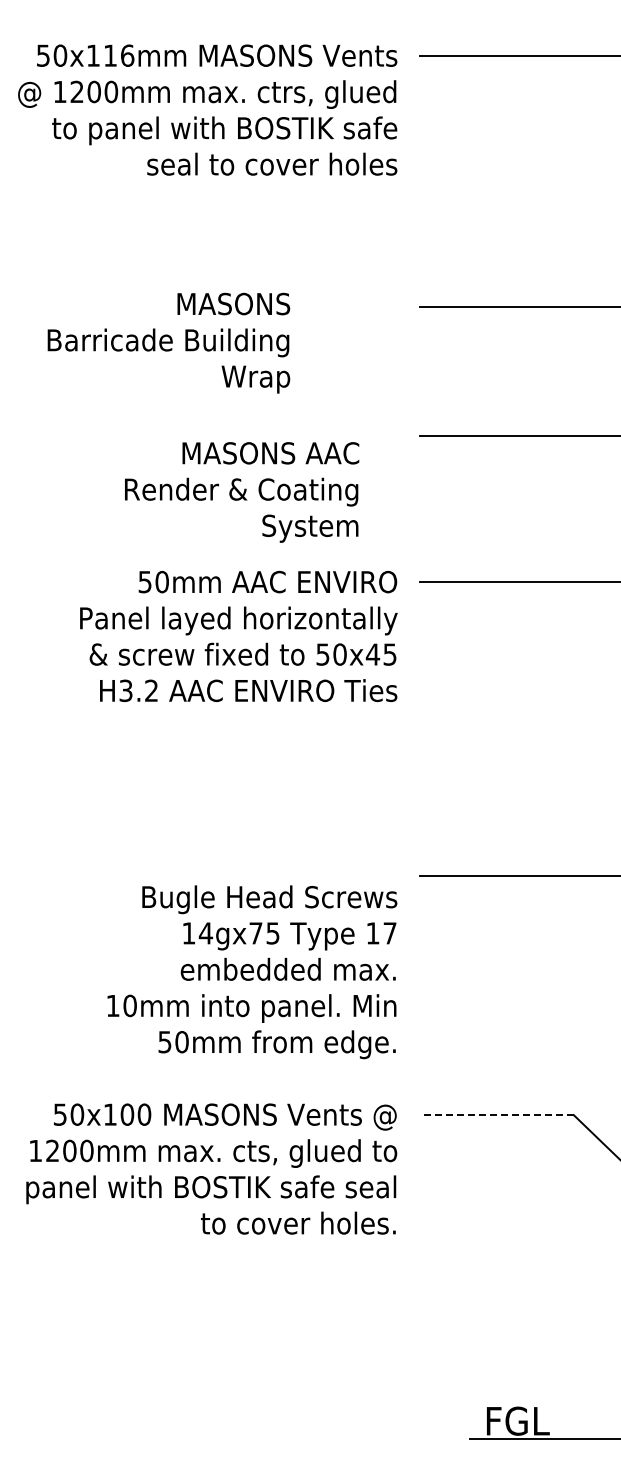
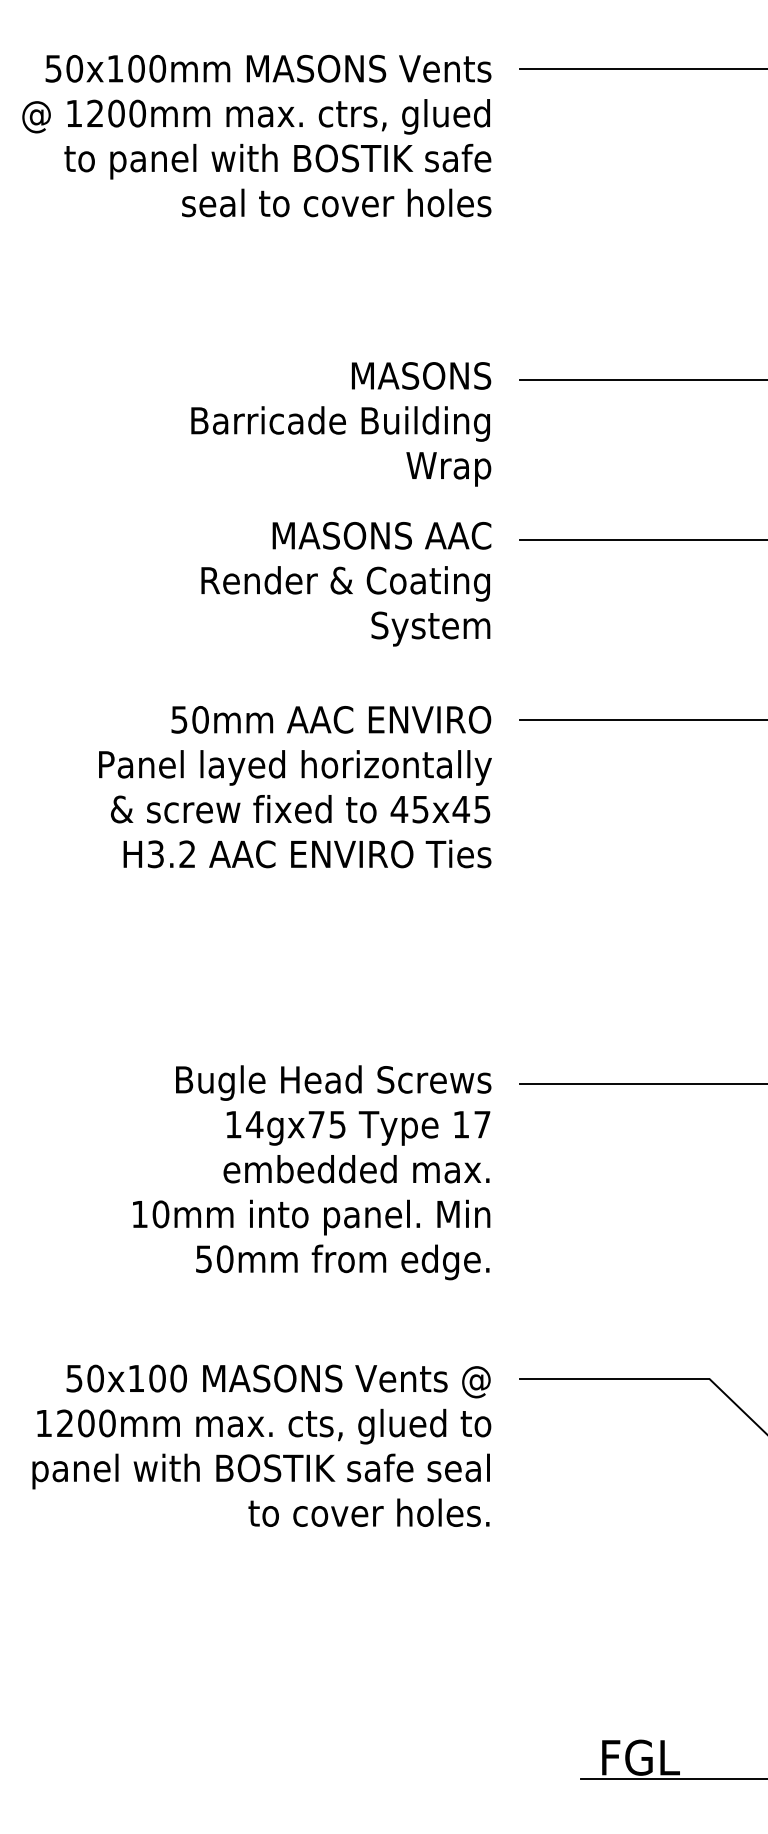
text: (118, 55) -> (146, 68), 50x116mm -> 50x100mm
text: (168, 342) -> (340, 423), moved
text: (242, 492) -> (346, 584), moved
text: (330, 654) -> (408, 809), 50x45 -> 45x45
text: (252, 972) -> (312, 1173), moved
line: (496, 1114) -> (614, 1378), dashed -> solid

